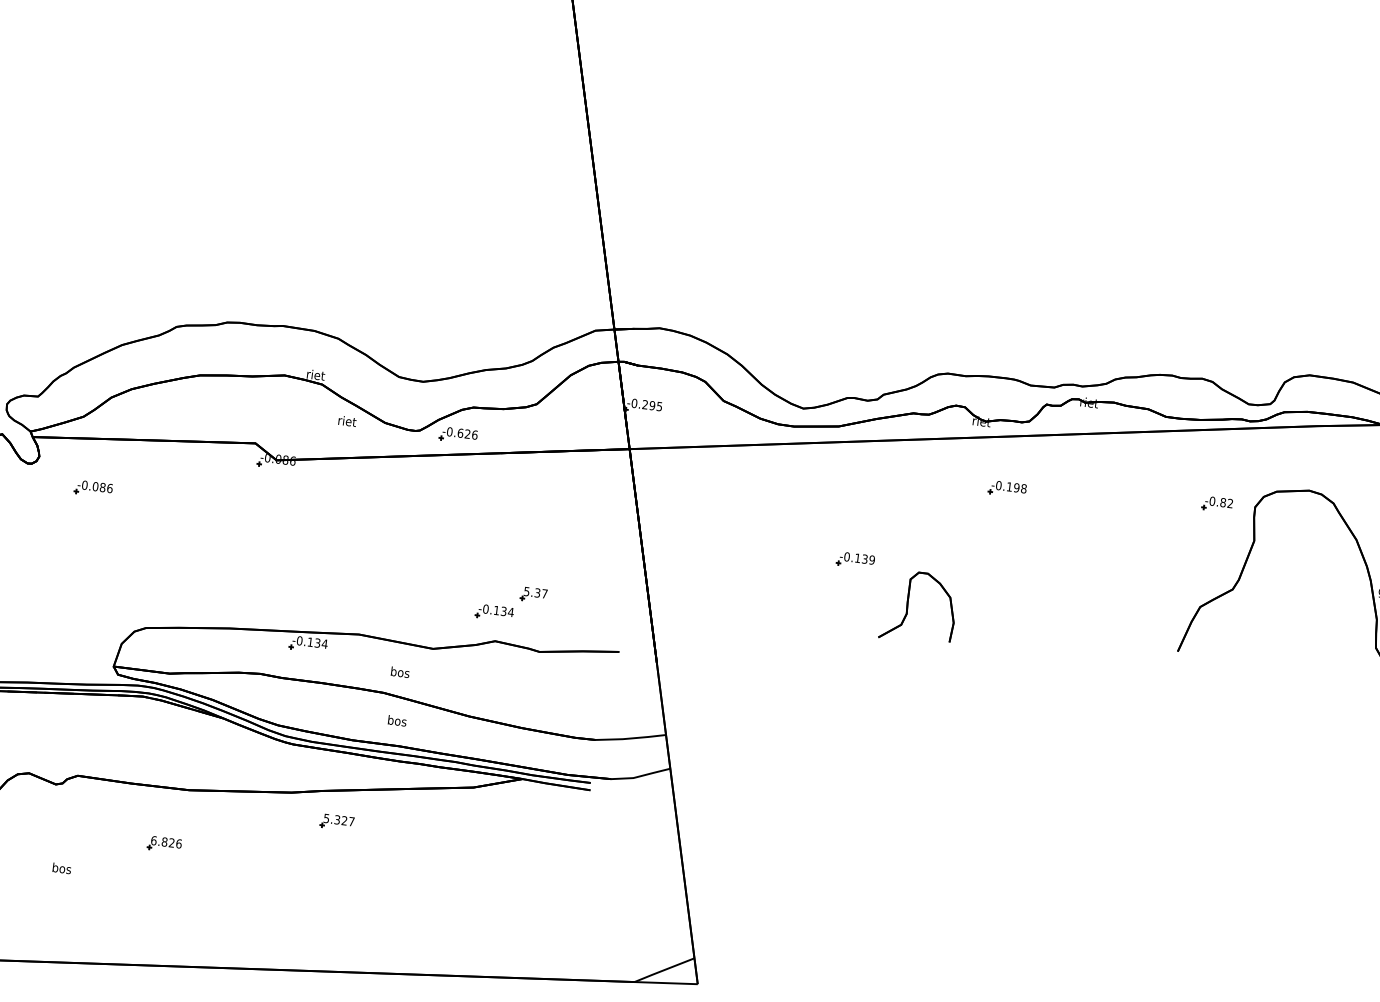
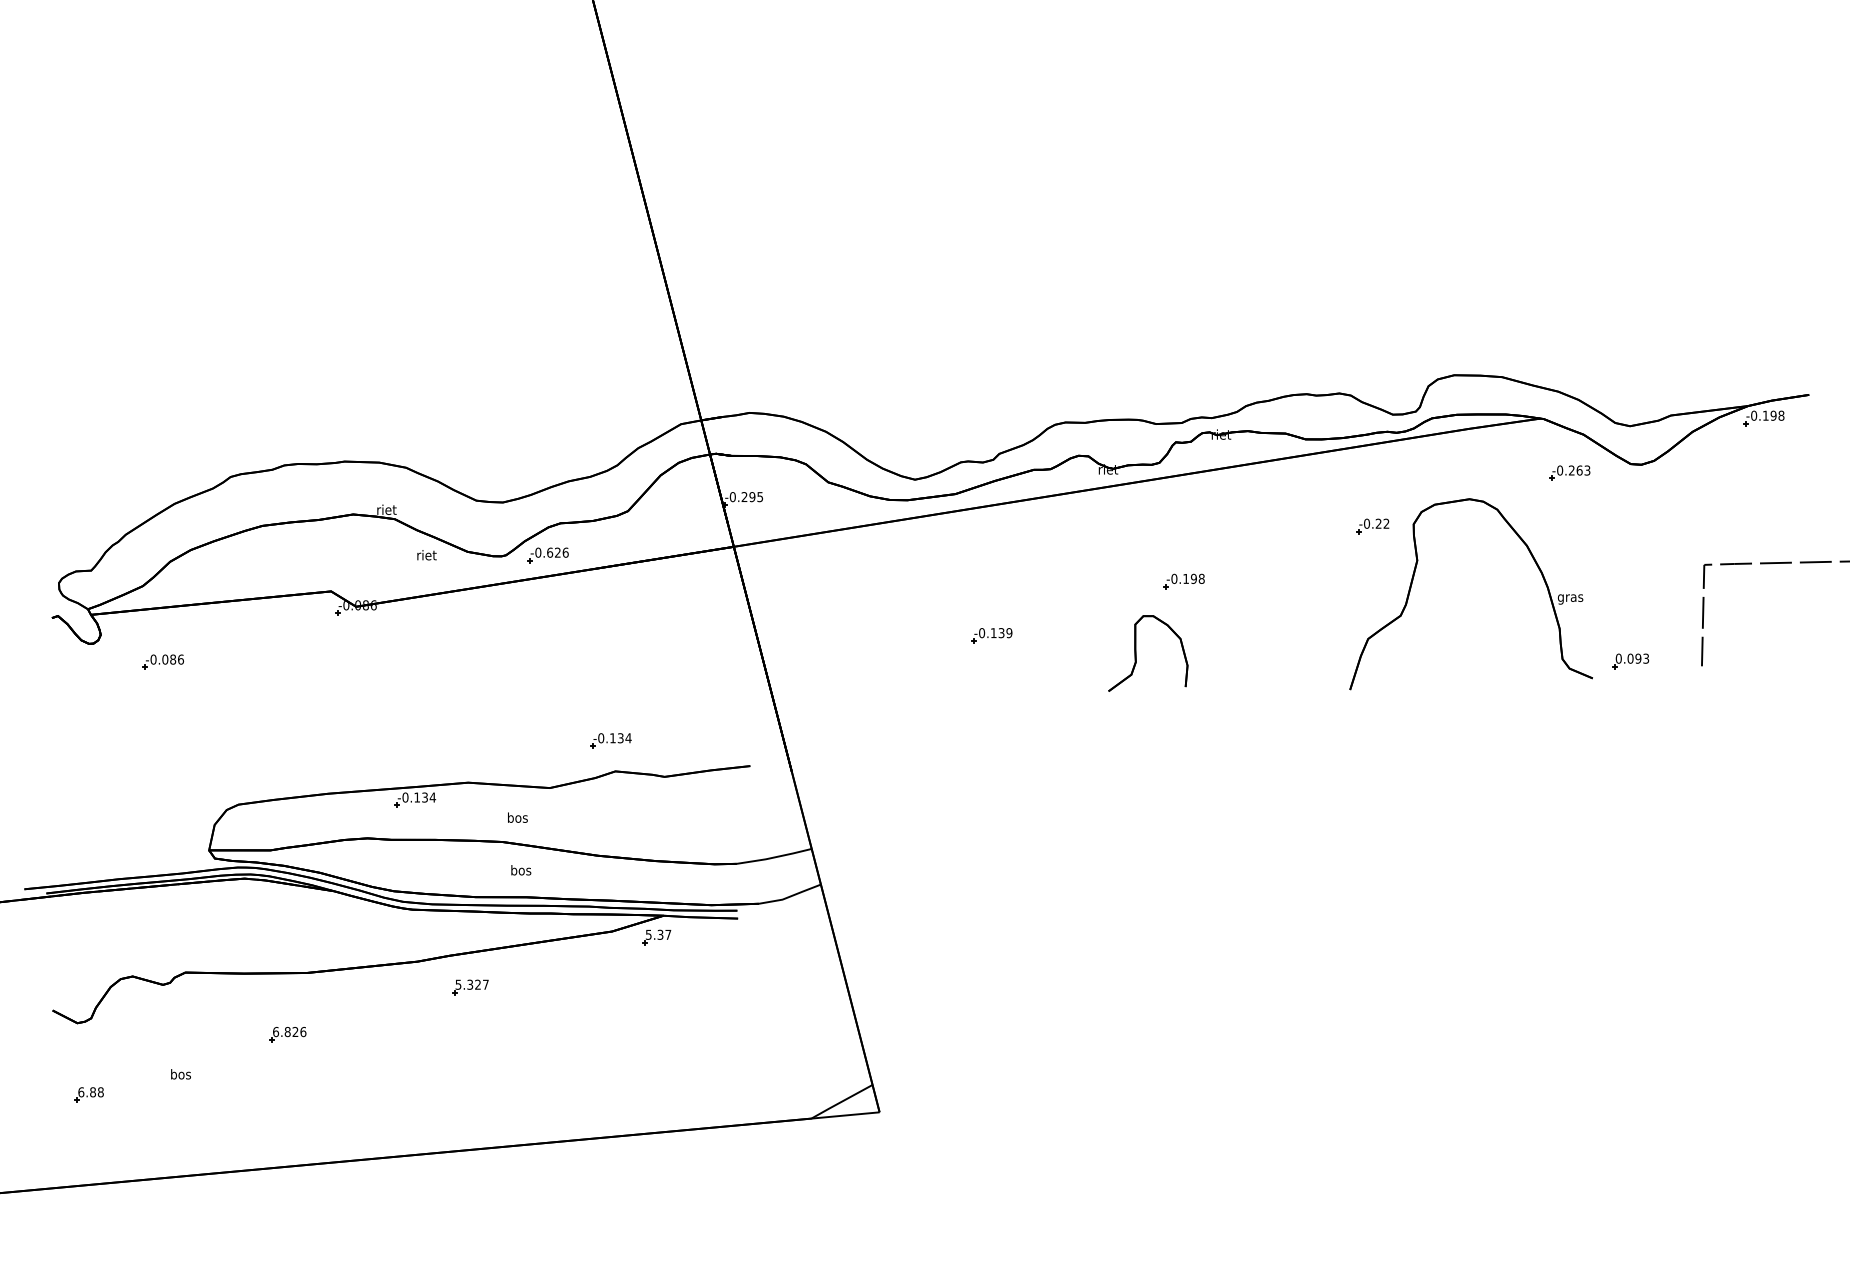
part: (1006, 489) -> (1183, 581), moved
text: (1223, 502) -> (1378, 523), -0.82 -> -0.22
part: (533, 594) -> (656, 937), moved
part: (908, 605) -> (1136, 653), moved

